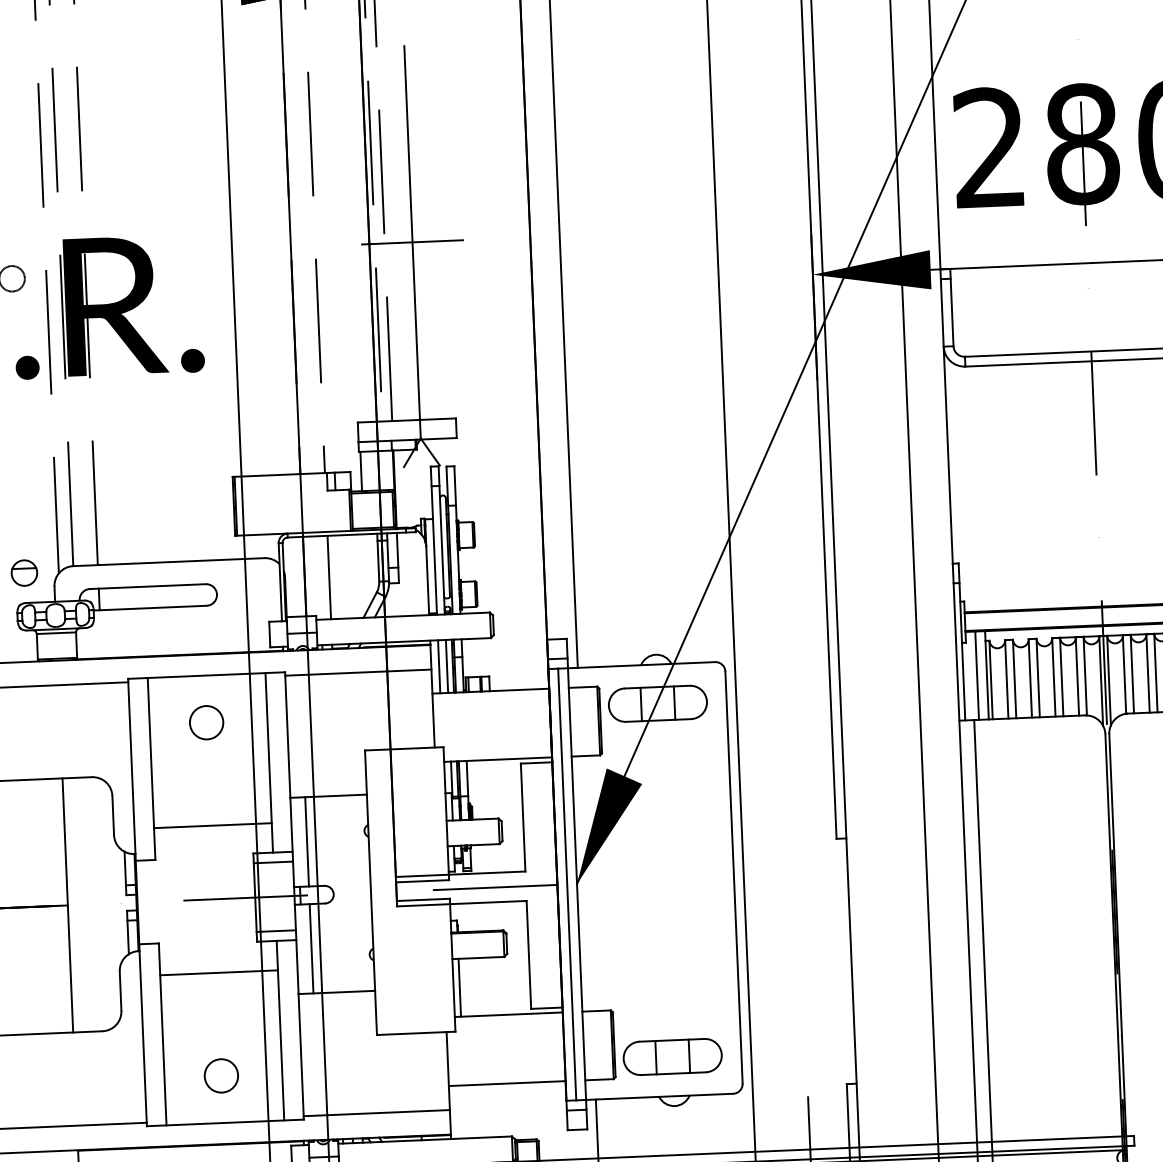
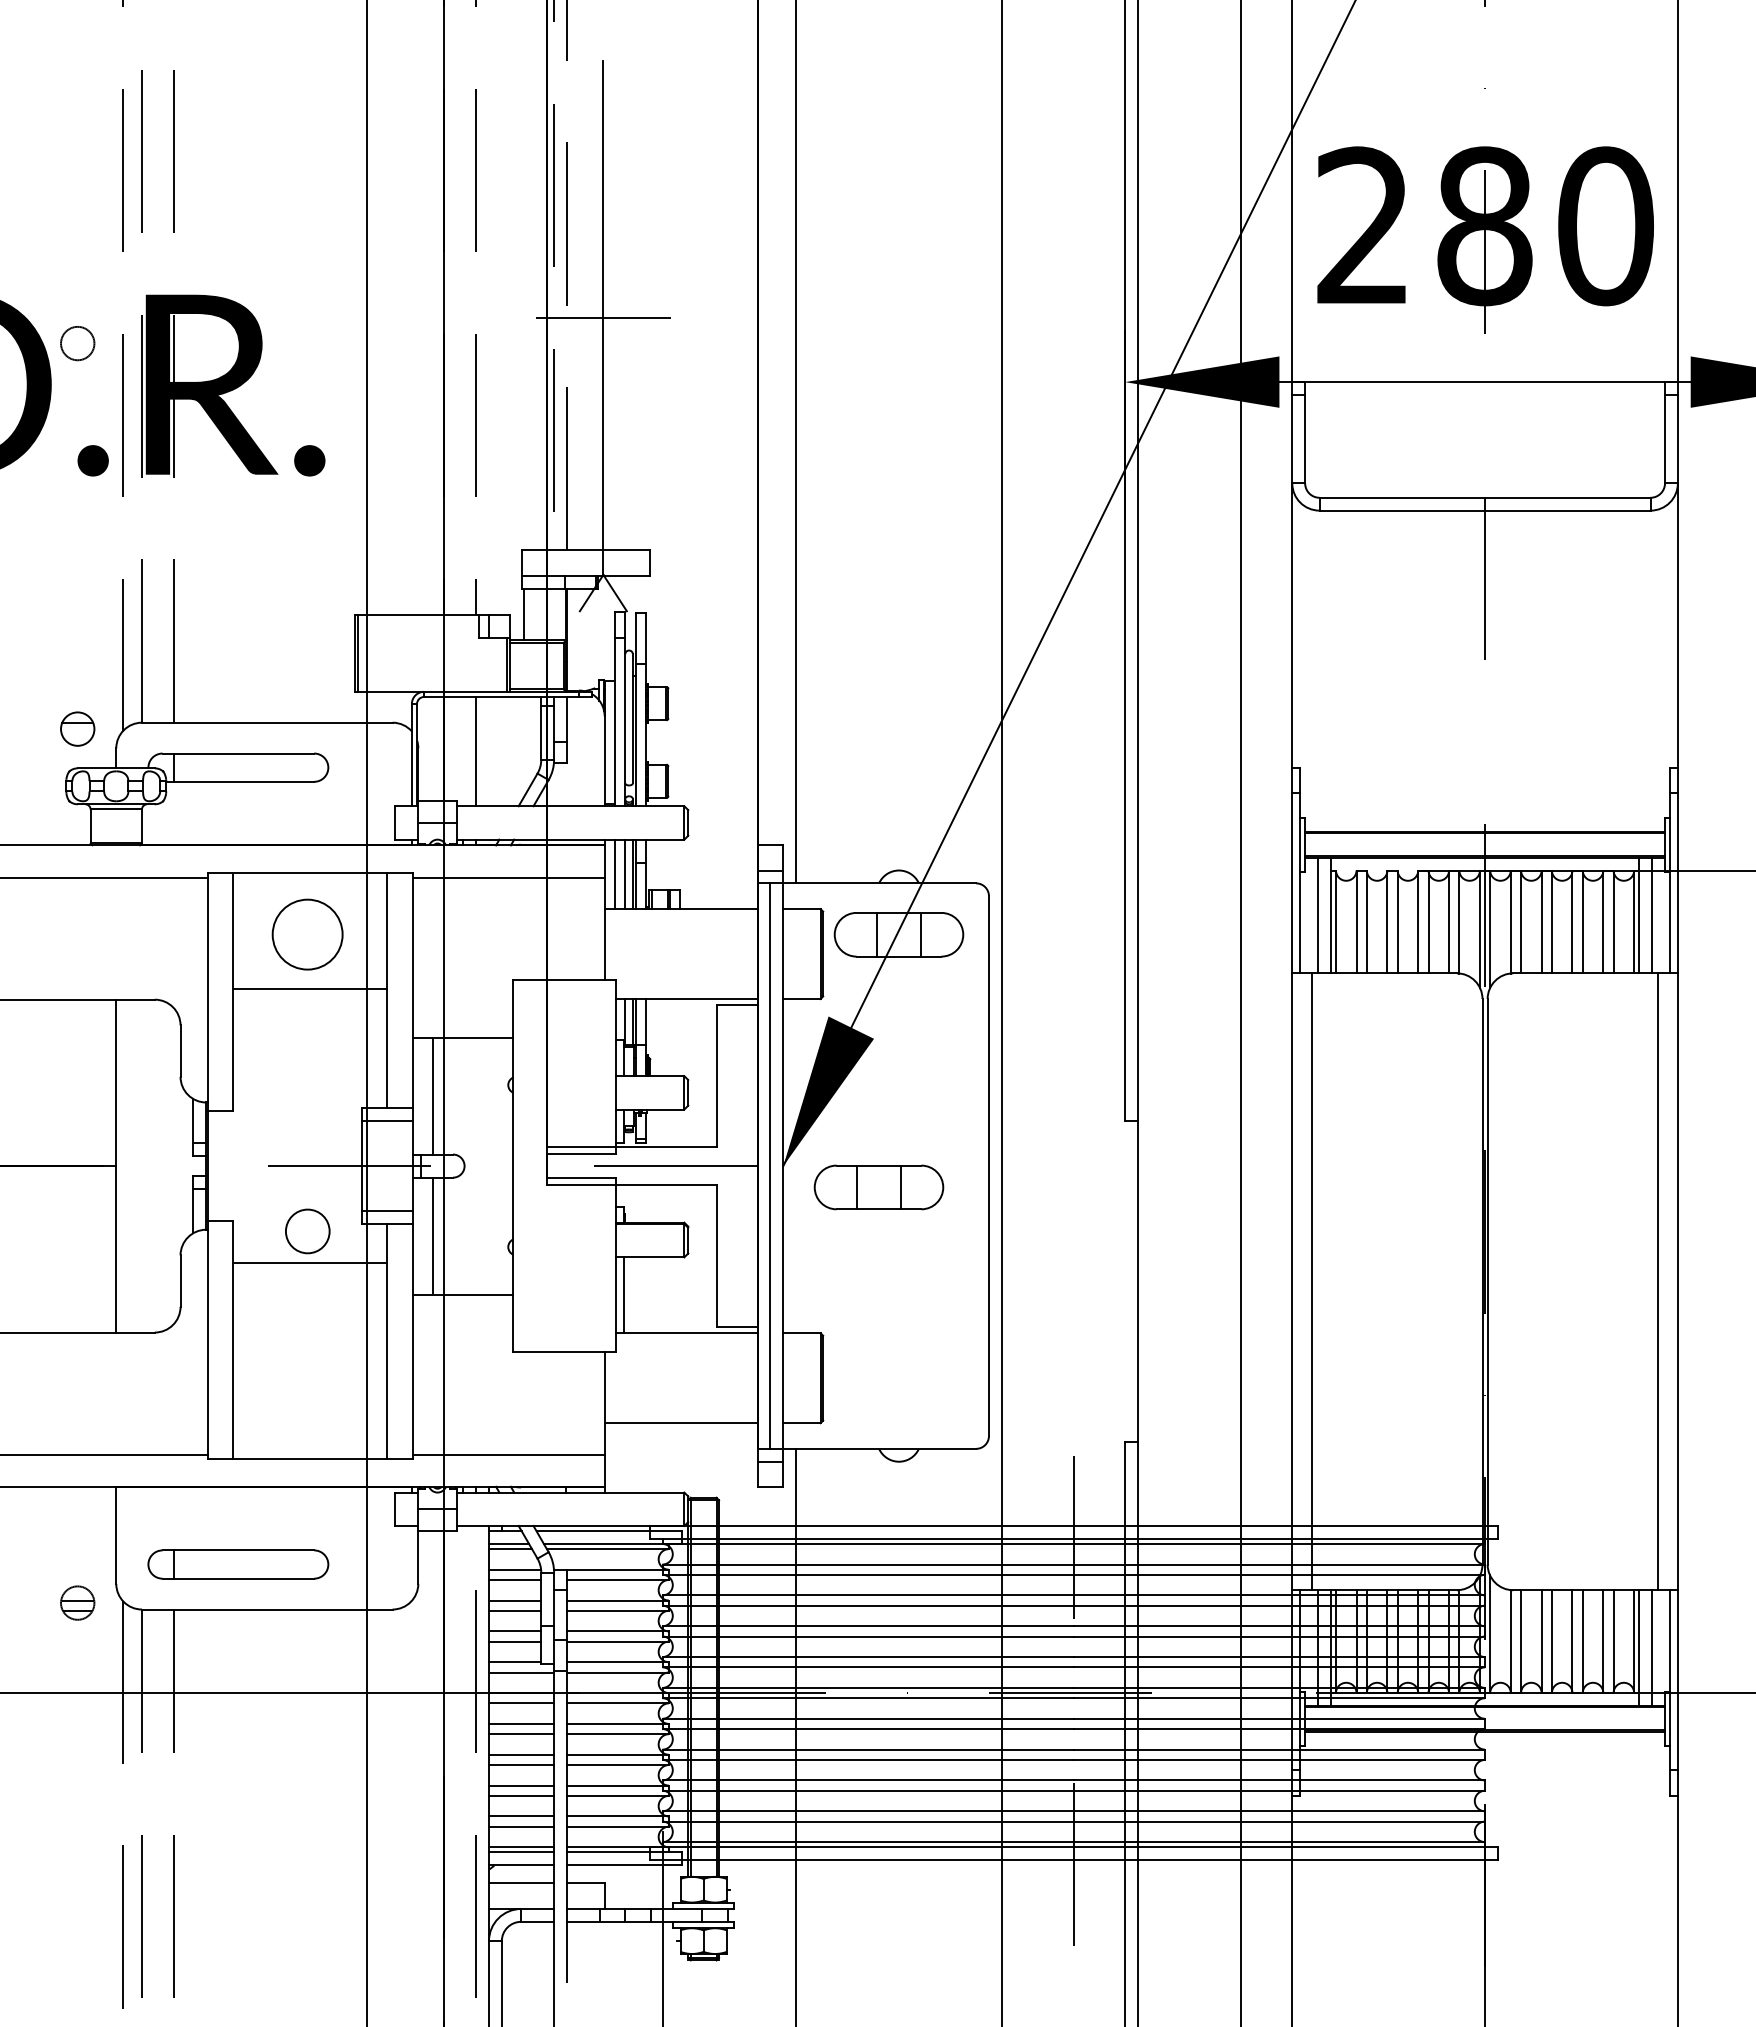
circle: (206, 722) -> (307, 934), size x1.6
line: (213, 825) -> (310, 988), moved
part: (672, 1057) -> (878, 1187), moved
circle: (221, 1075) -> (307, 1231), moved

